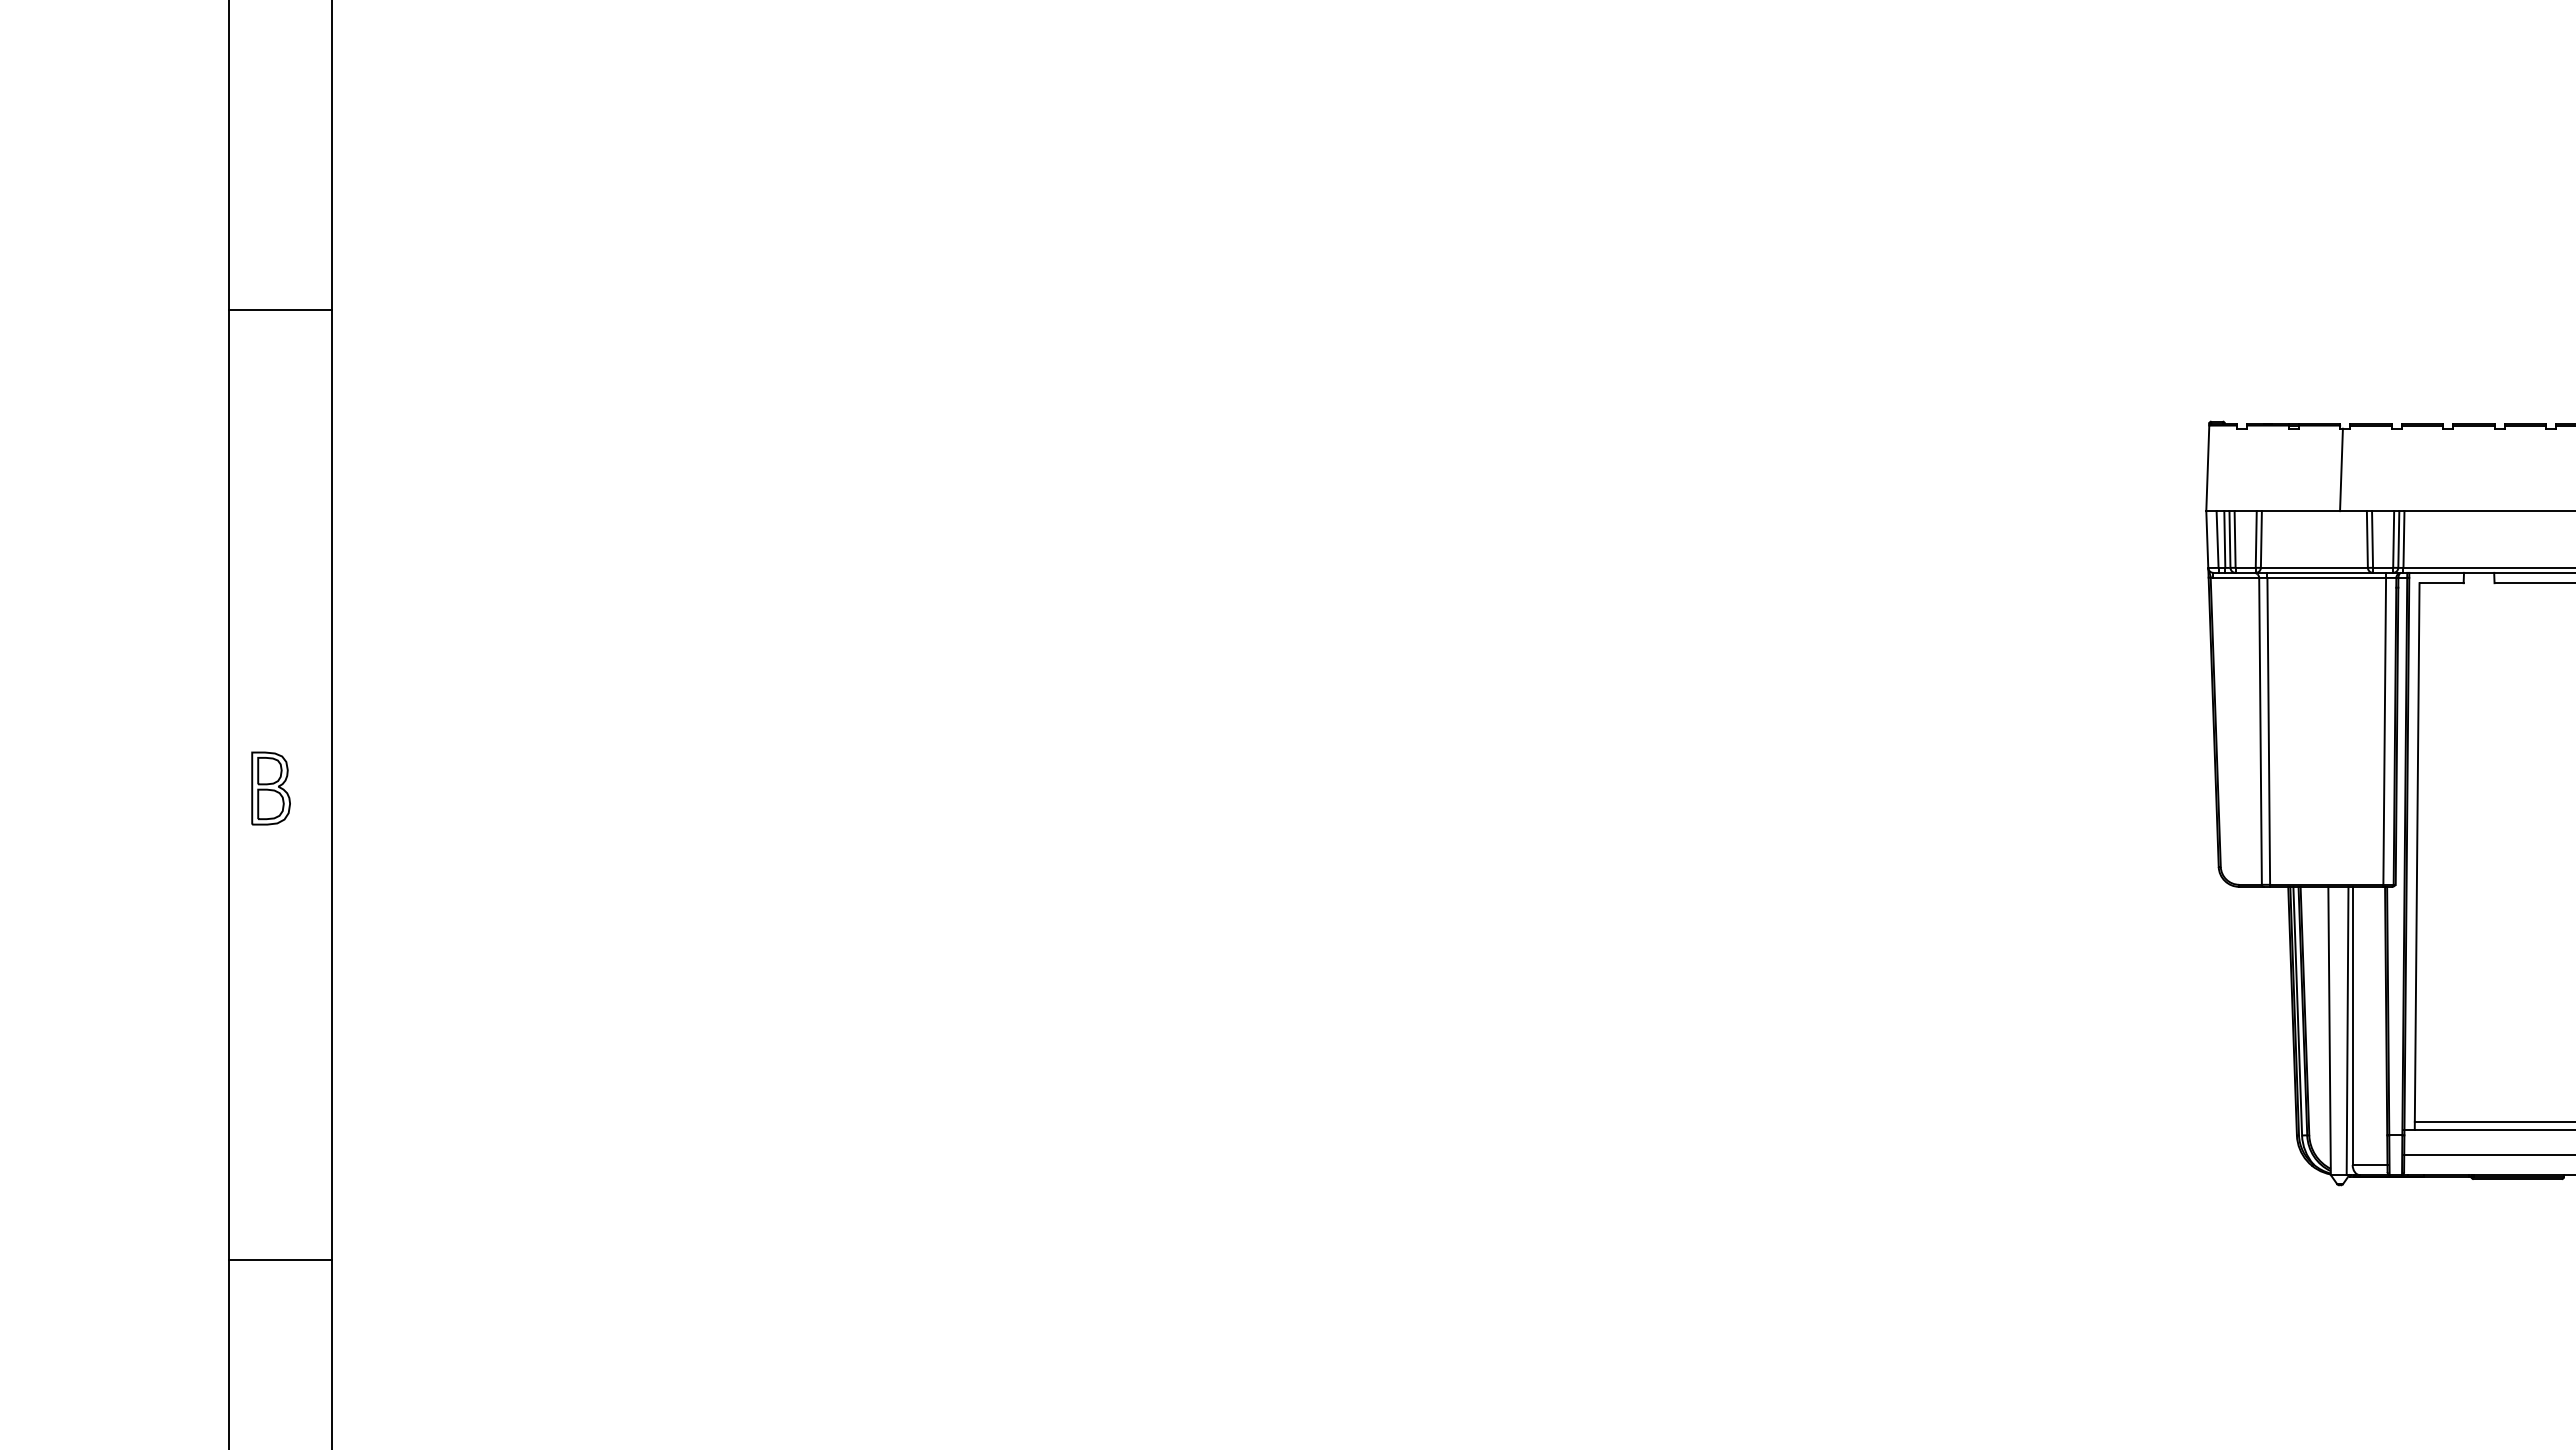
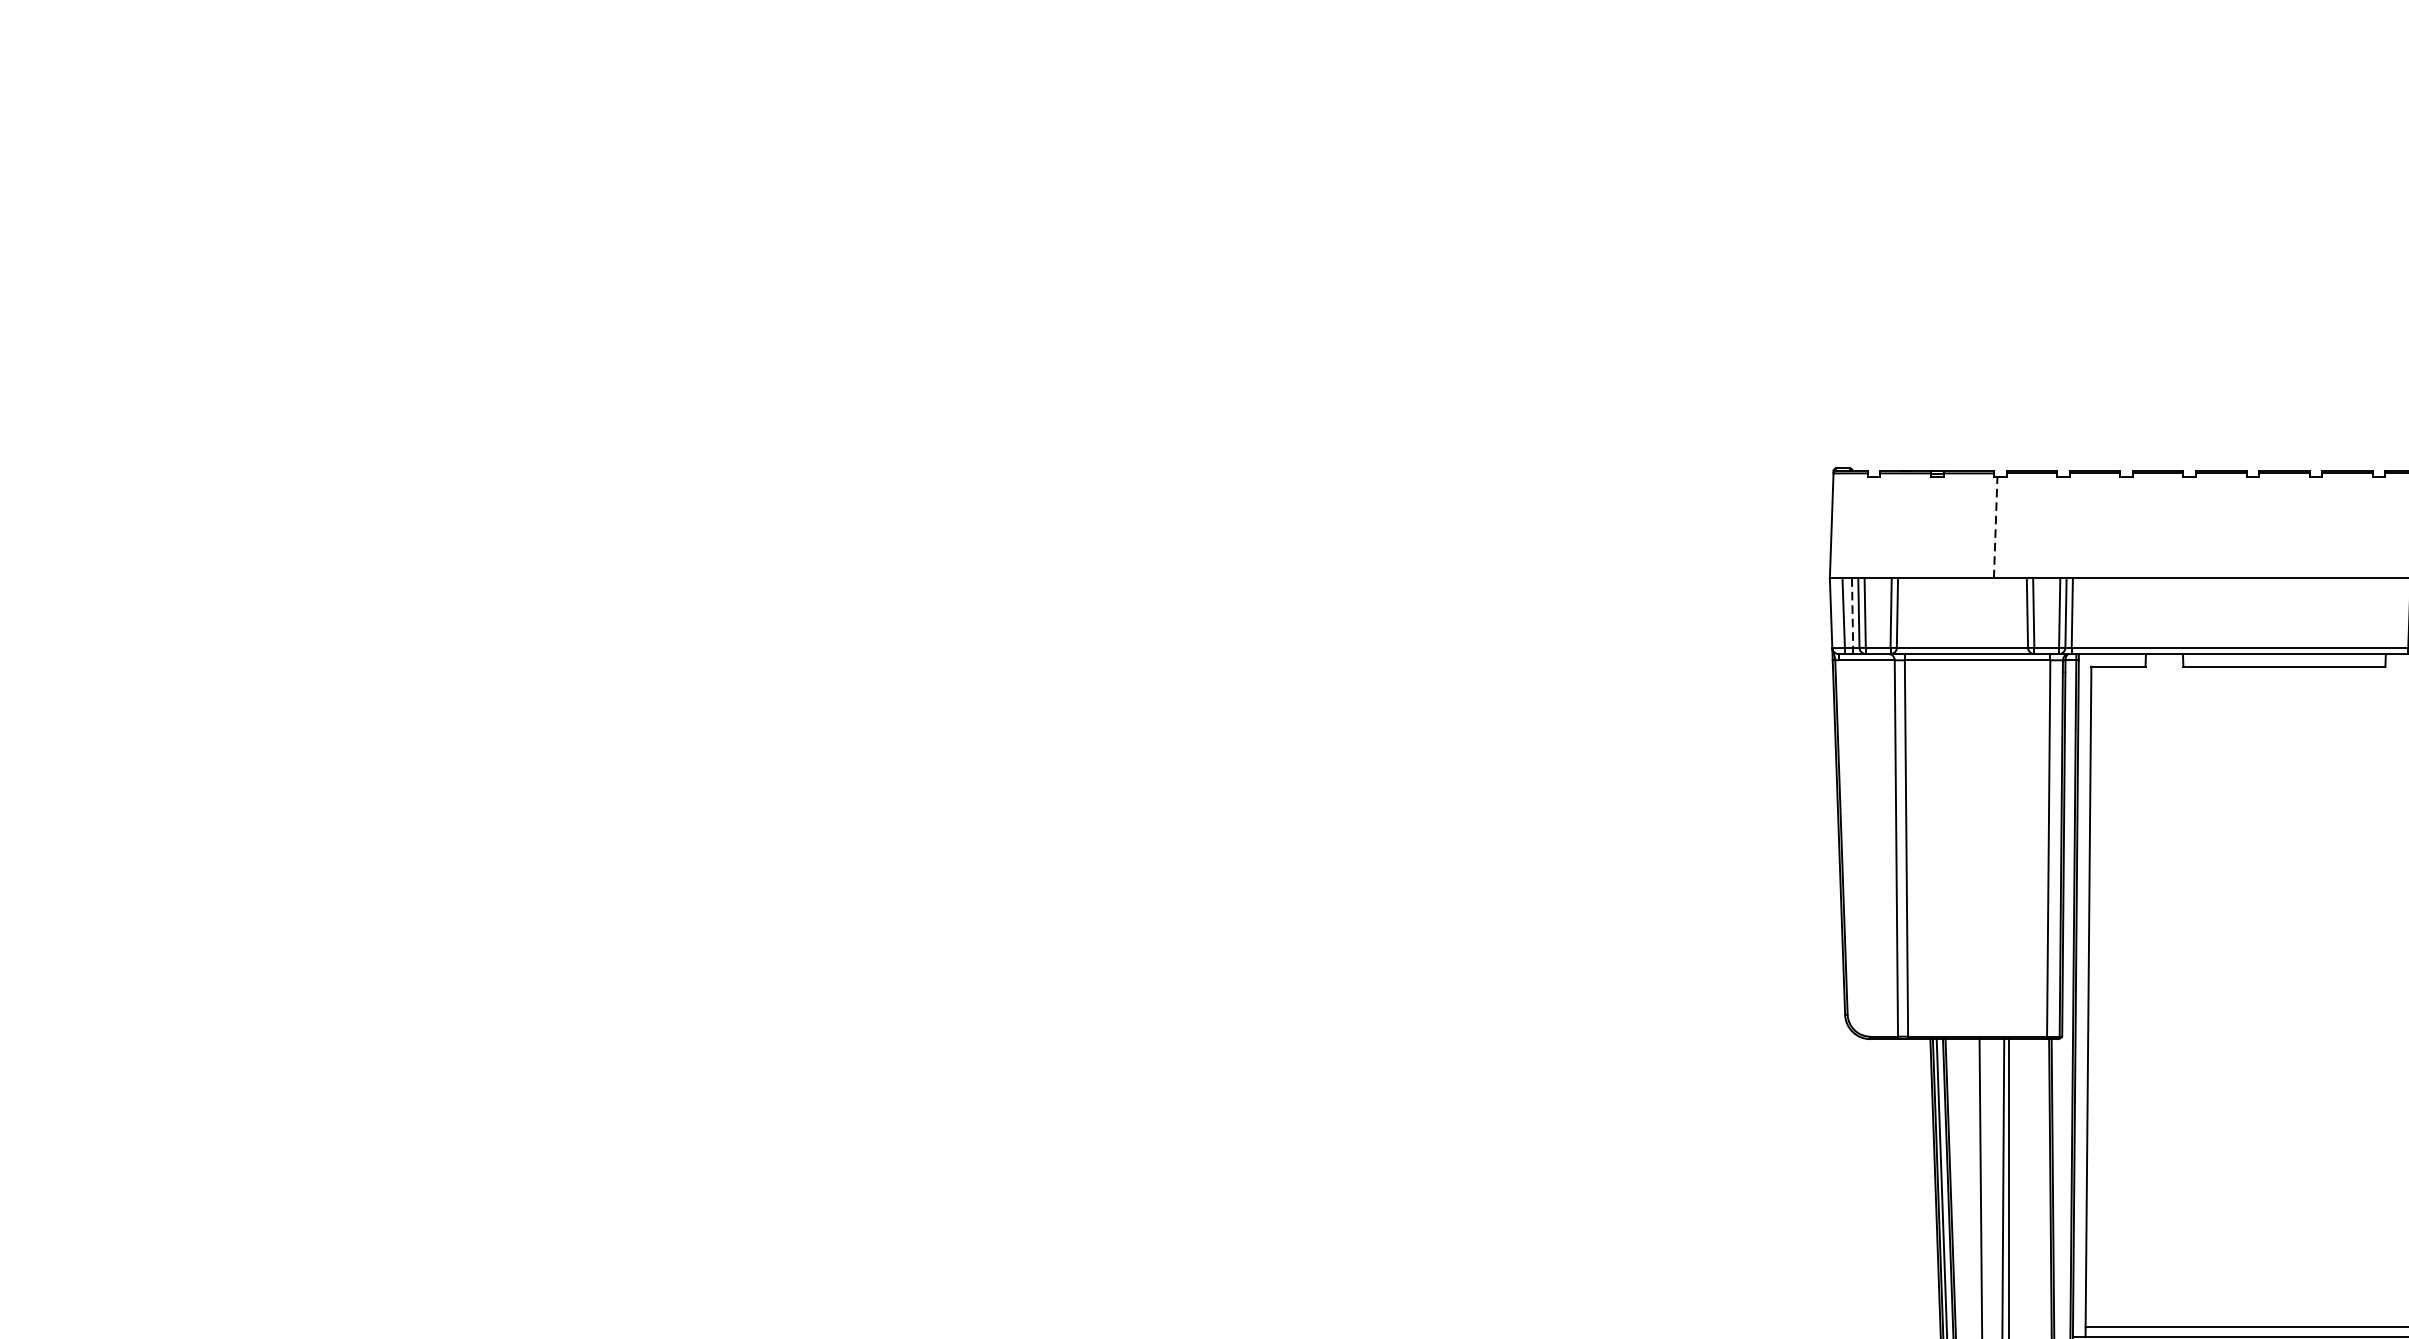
line: (2341, 469) -> (1995, 527), solid -> dashed
line: (2224, 540) -> (1852, 614), solid -> dashed

